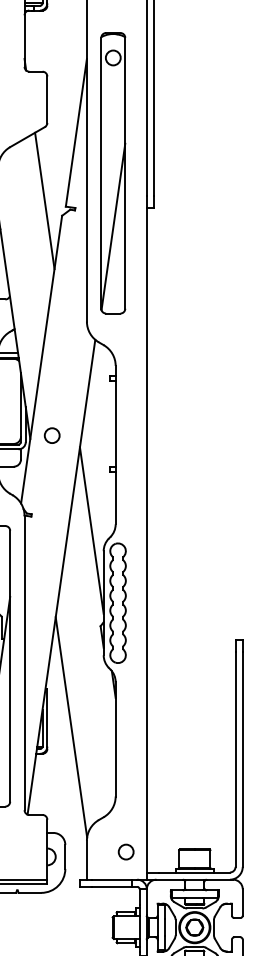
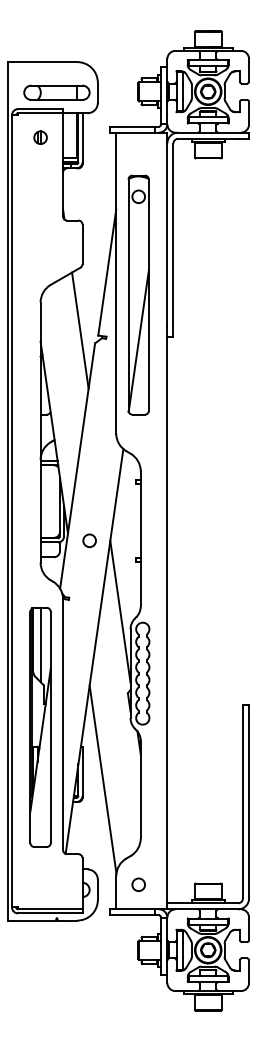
part: (113, 172) -> (138, 294), moved
circle: (52, 435) -> (89, 540), moved
circle: (125, 851) -> (138, 884), moved

